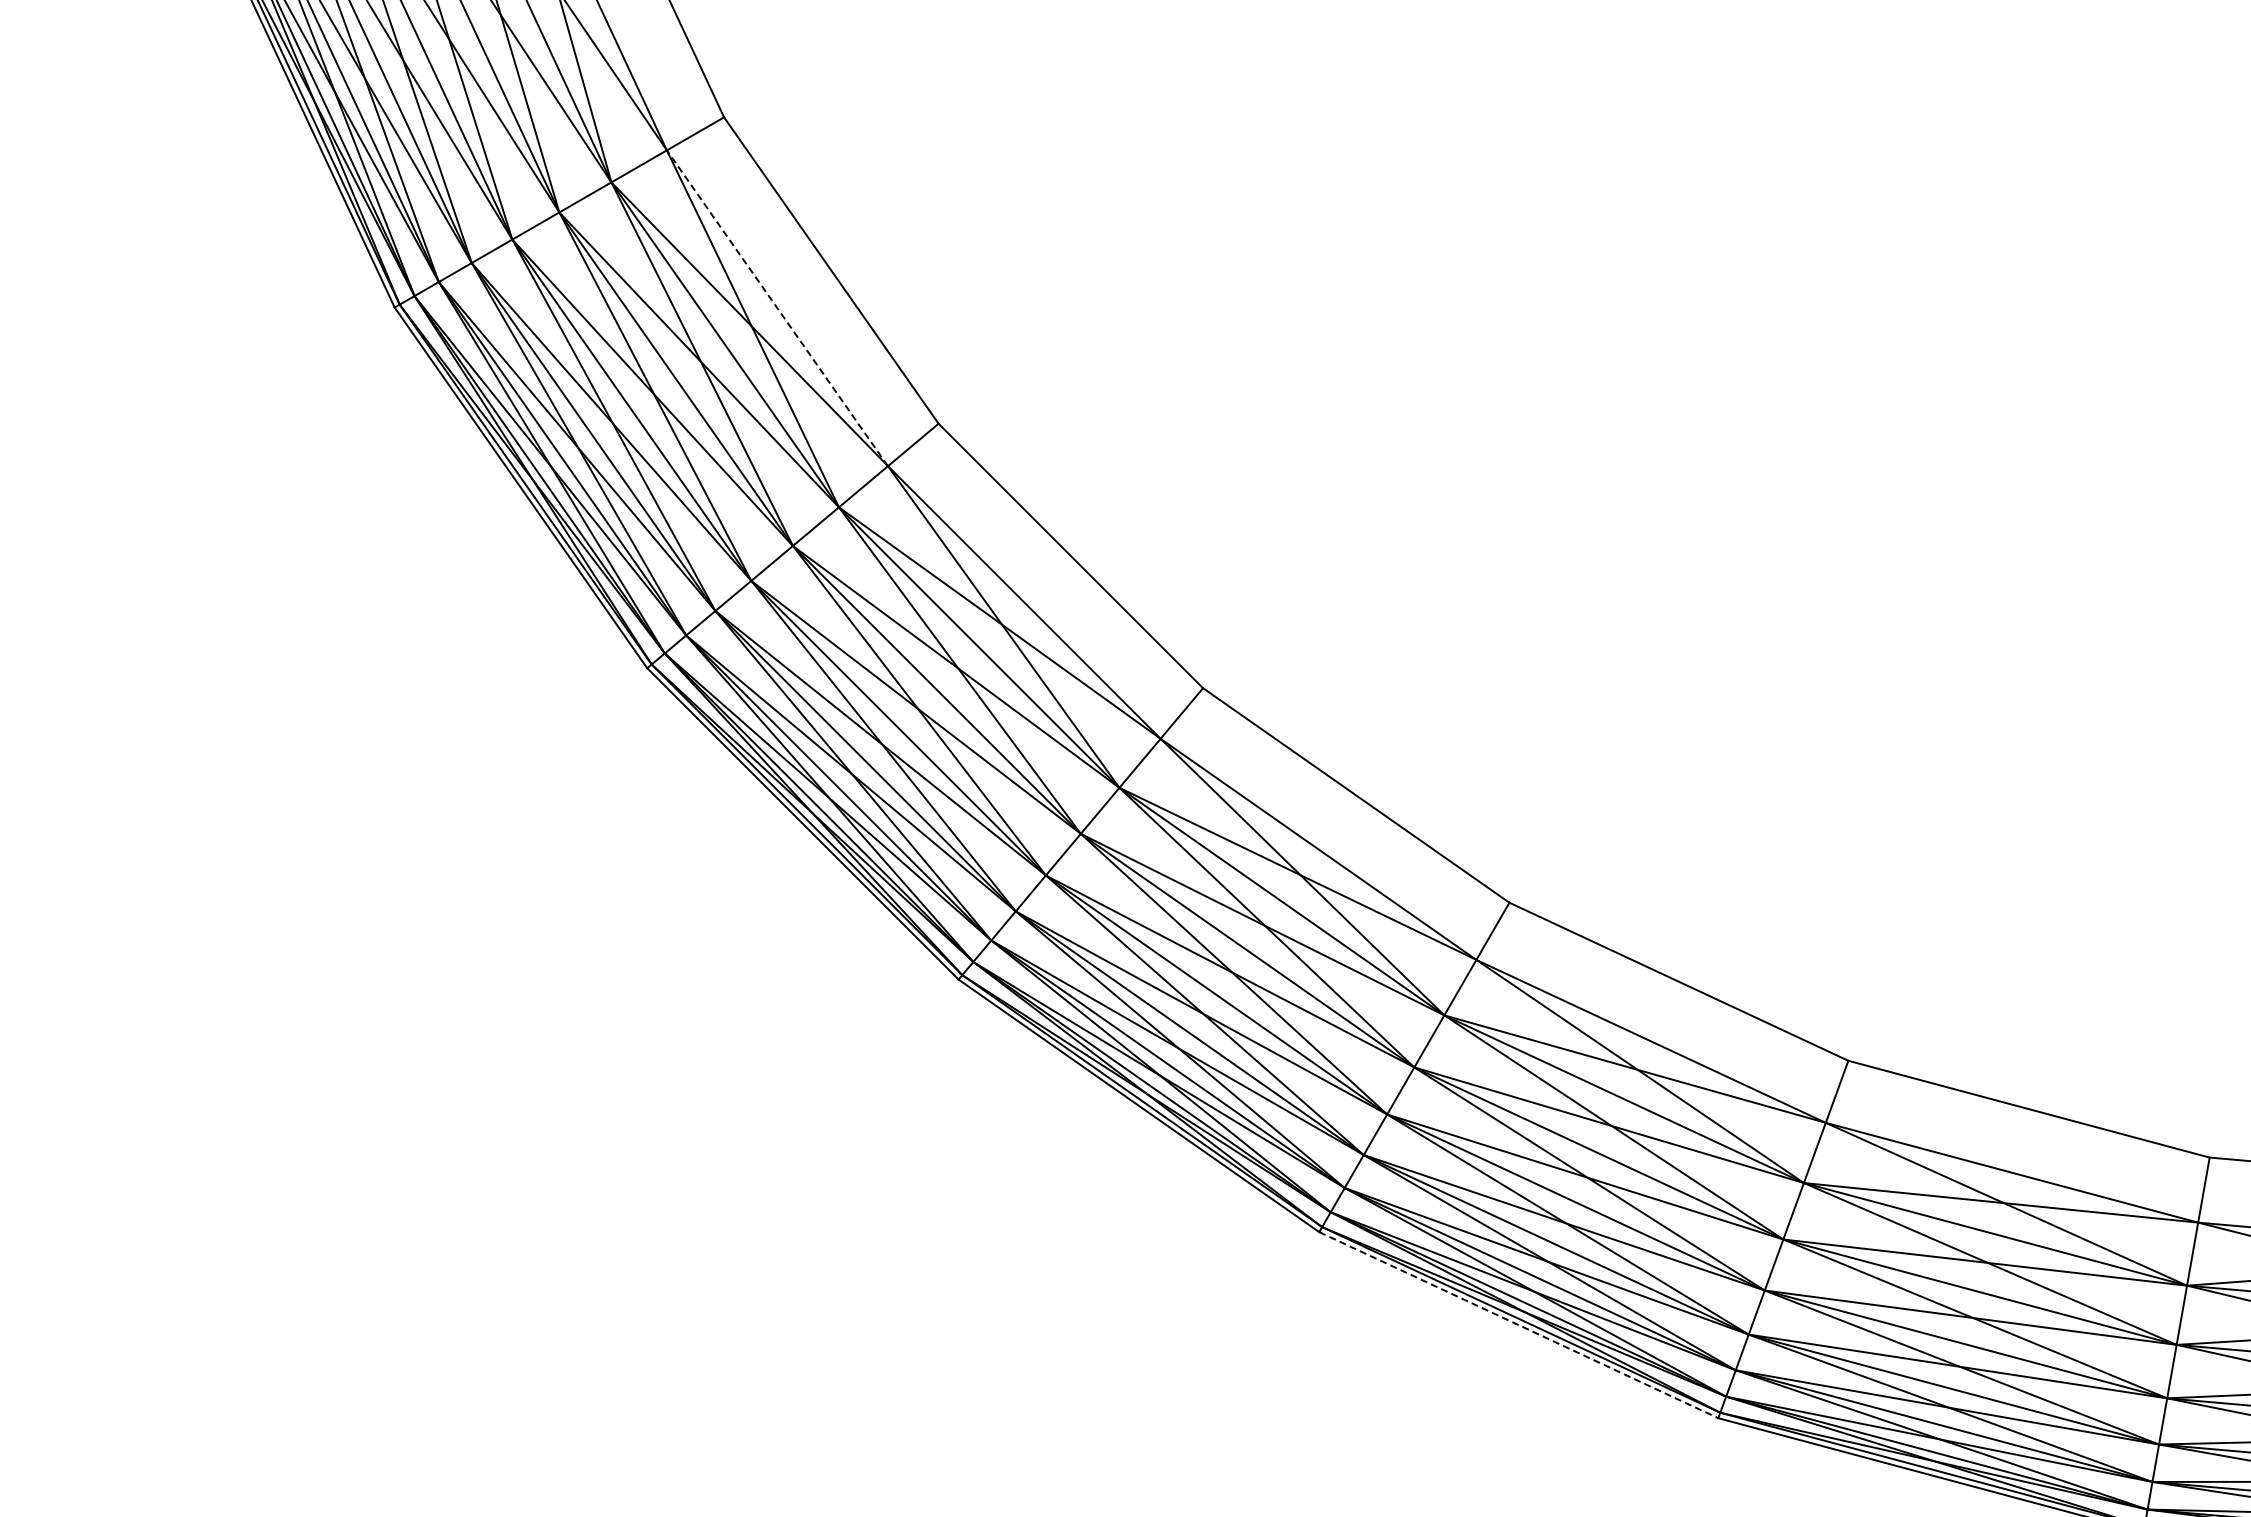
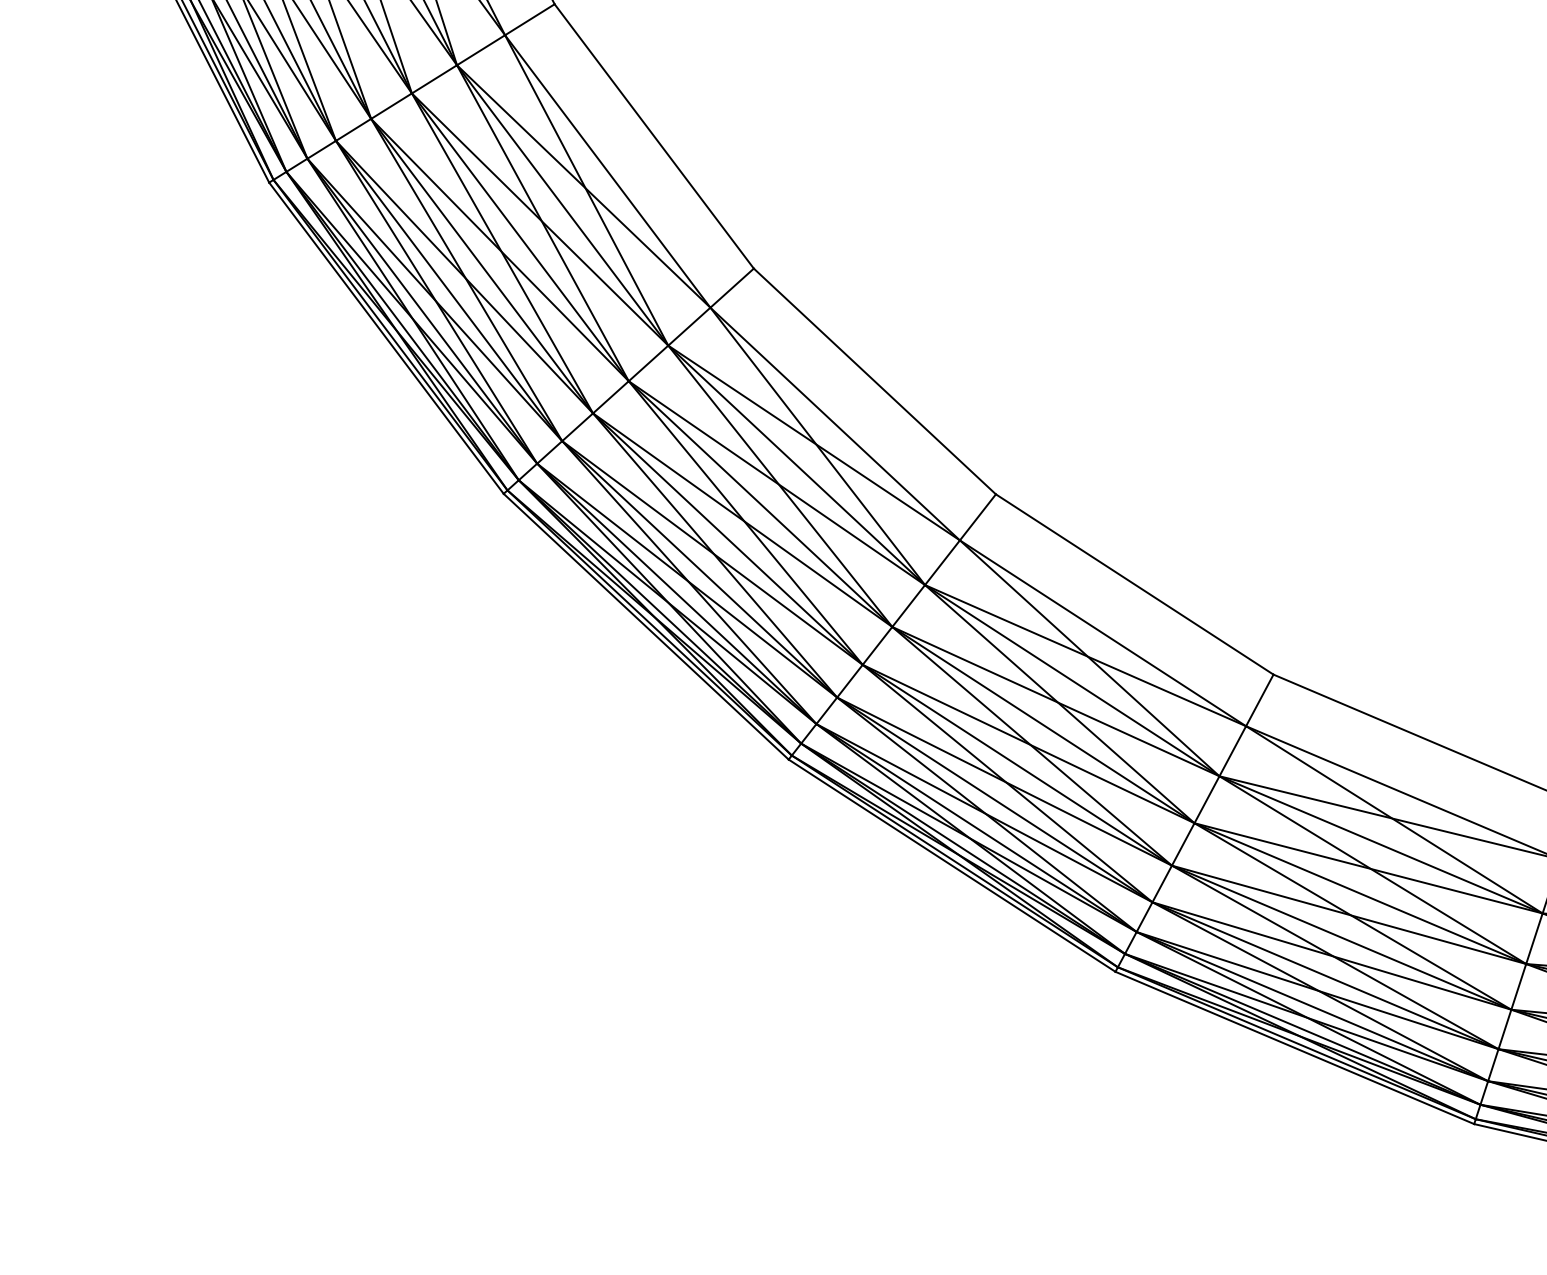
line: (777, 308) -> (607, 171), dashed -> solid
line: (1519, 1325) -> (1295, 1048), dashed -> solid

